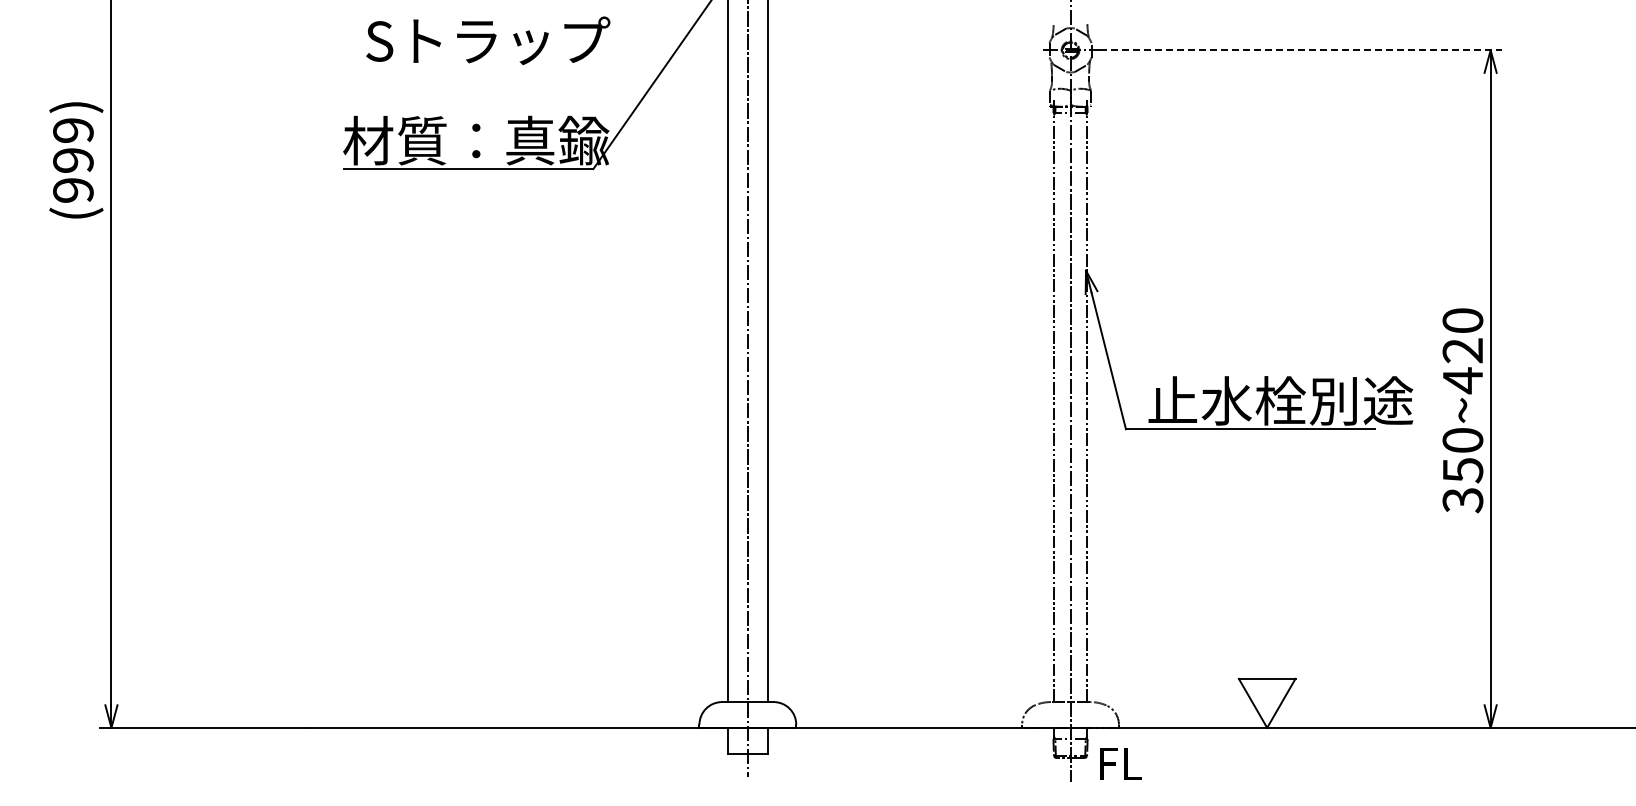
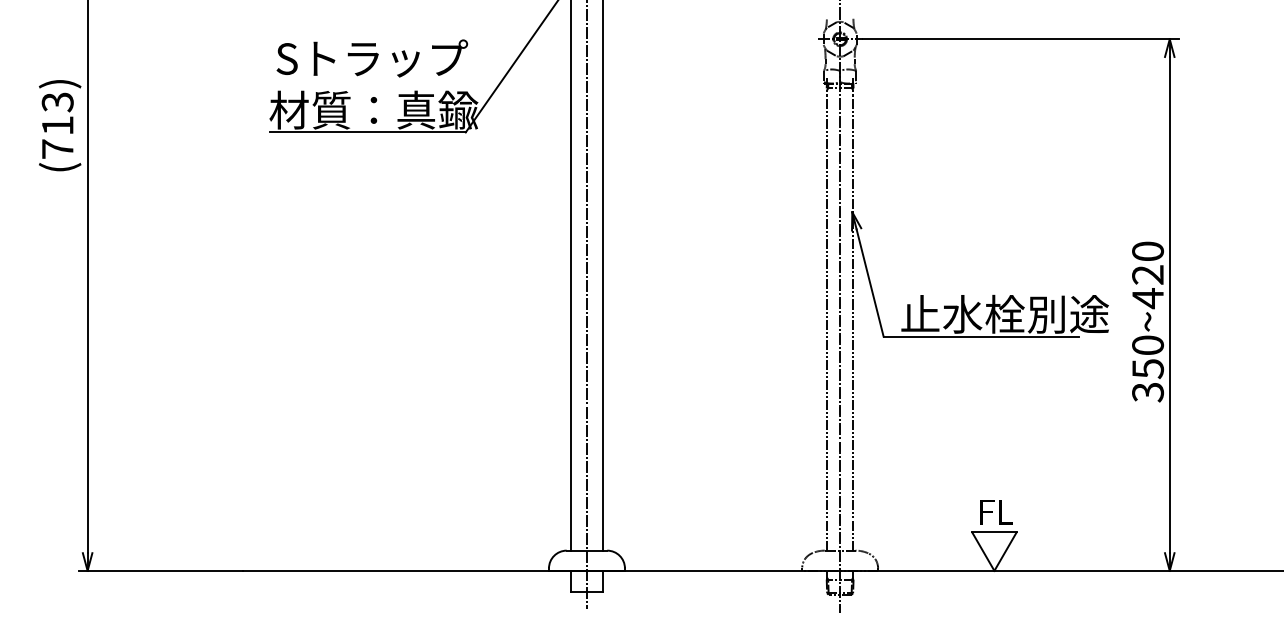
text: (488, 40) -> (372, 58), moved
line: (1301, 50) -> (1021, 39), dashed -> solid
text: (73, 160) -> (57, 125), (999) -> (713)
text: (1120, 763) -> (996, 511), moved

